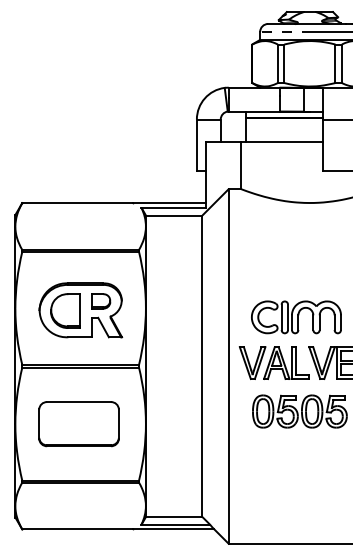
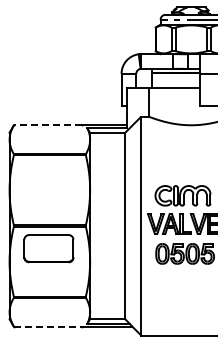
line: (76, 203) -> (47, 125), solid -> dashed
part: (80, 310) -> (49, 191), removed
part: (78, 423) -> (48, 248), moved
line: (78, 529) -> (48, 326), solid -> dashed

